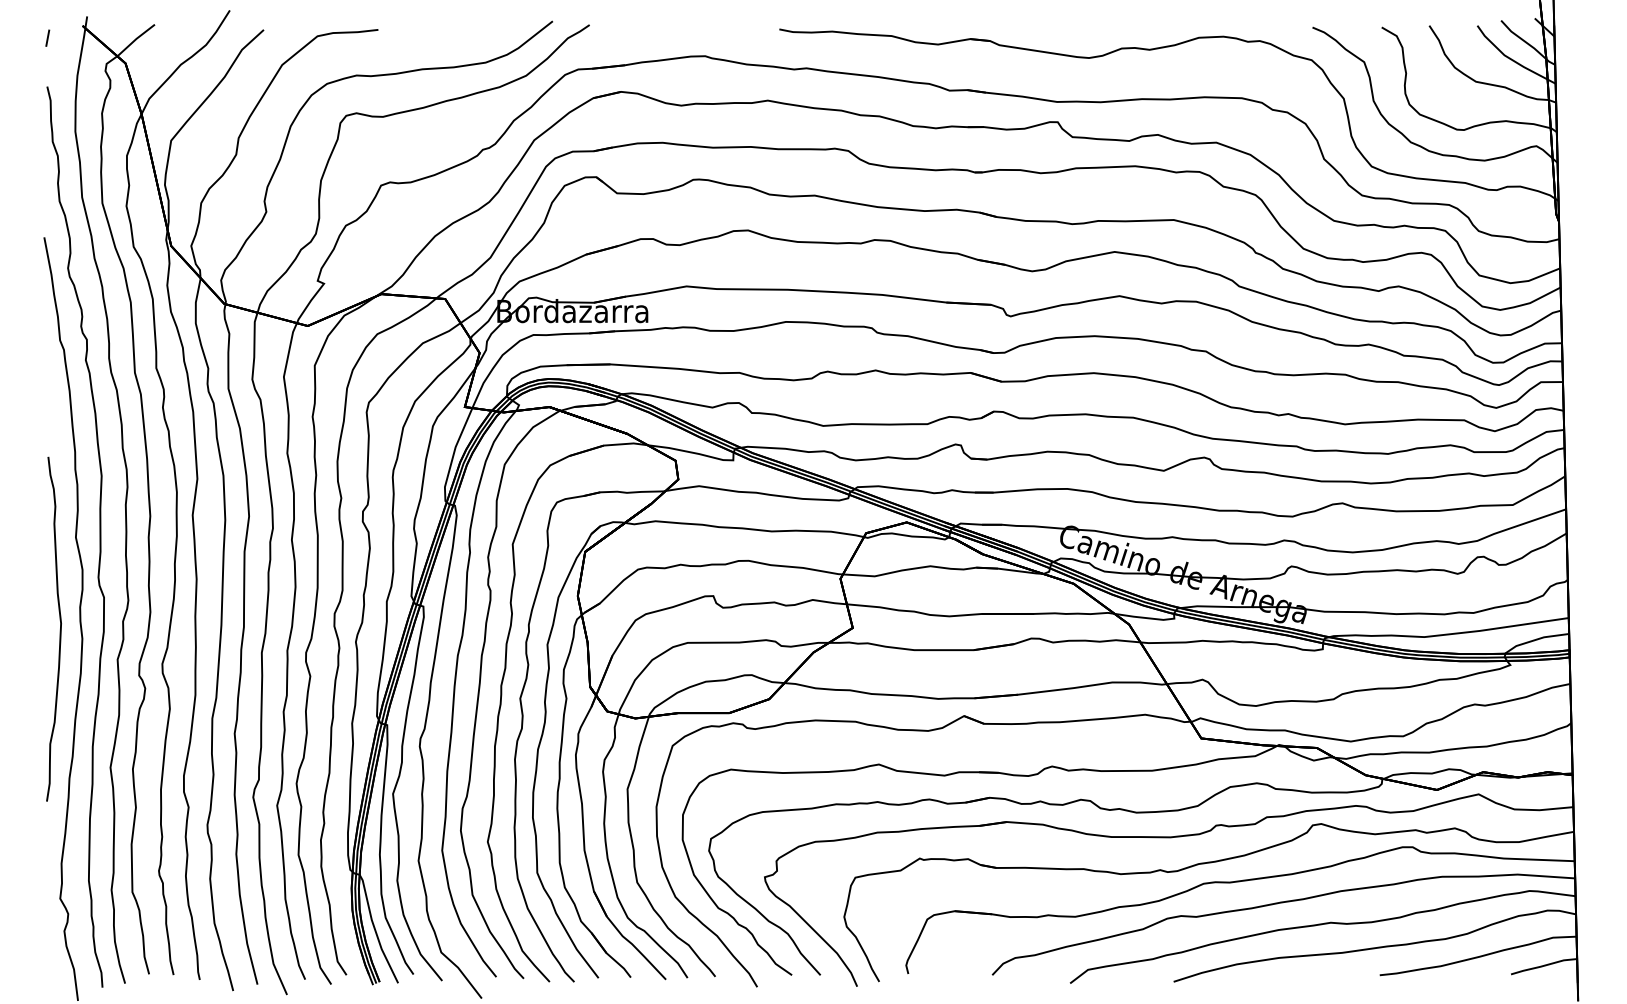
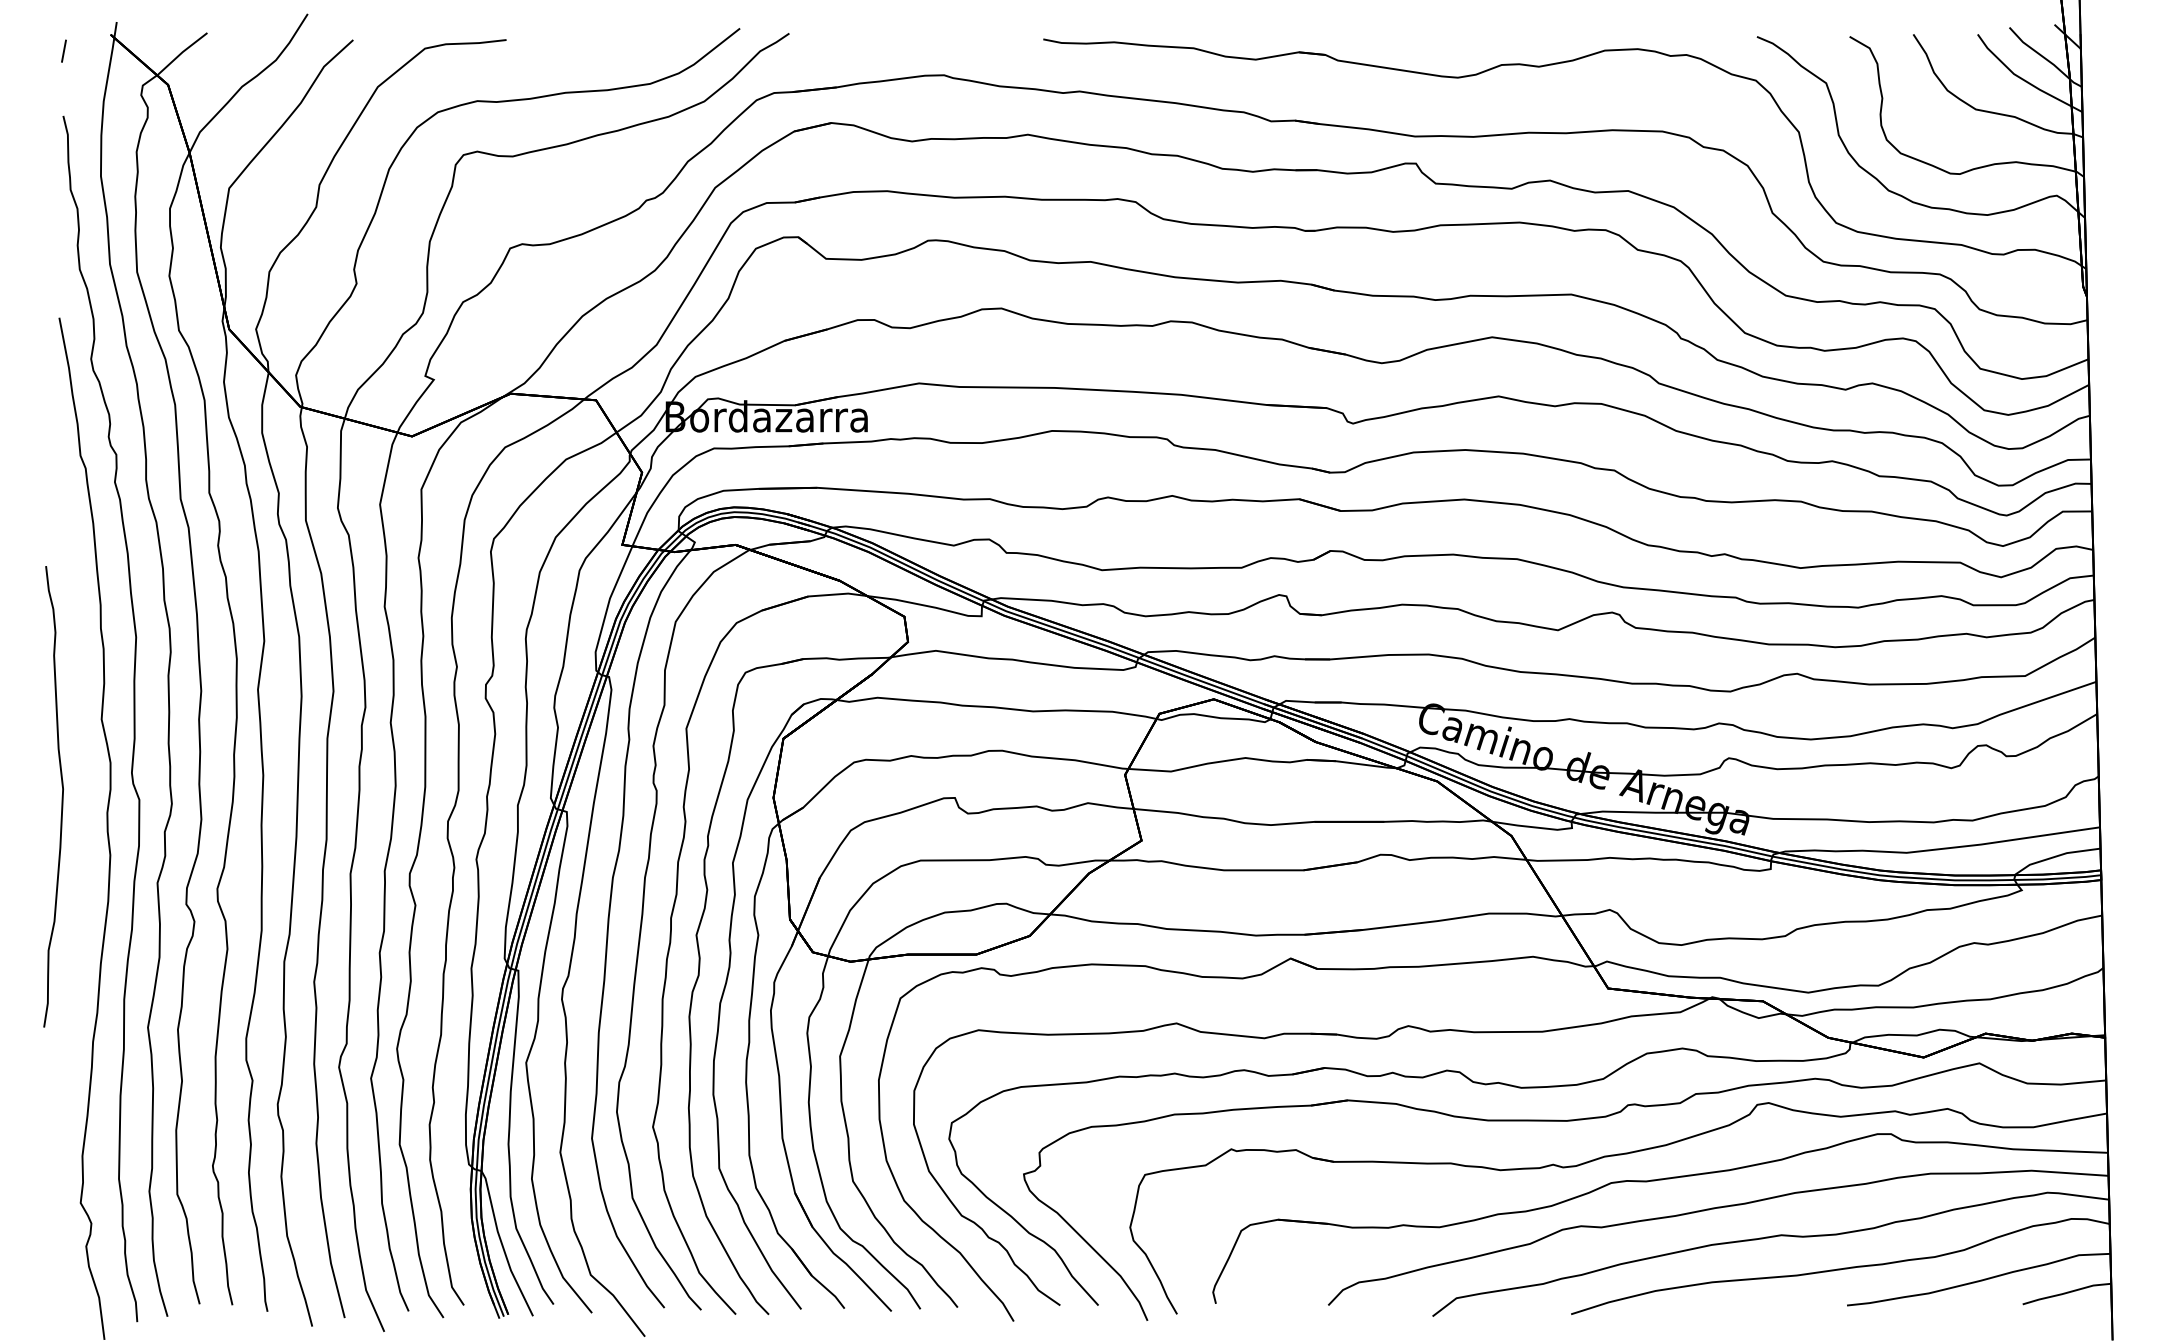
part: (59, 630) -> (60, 798), moved

